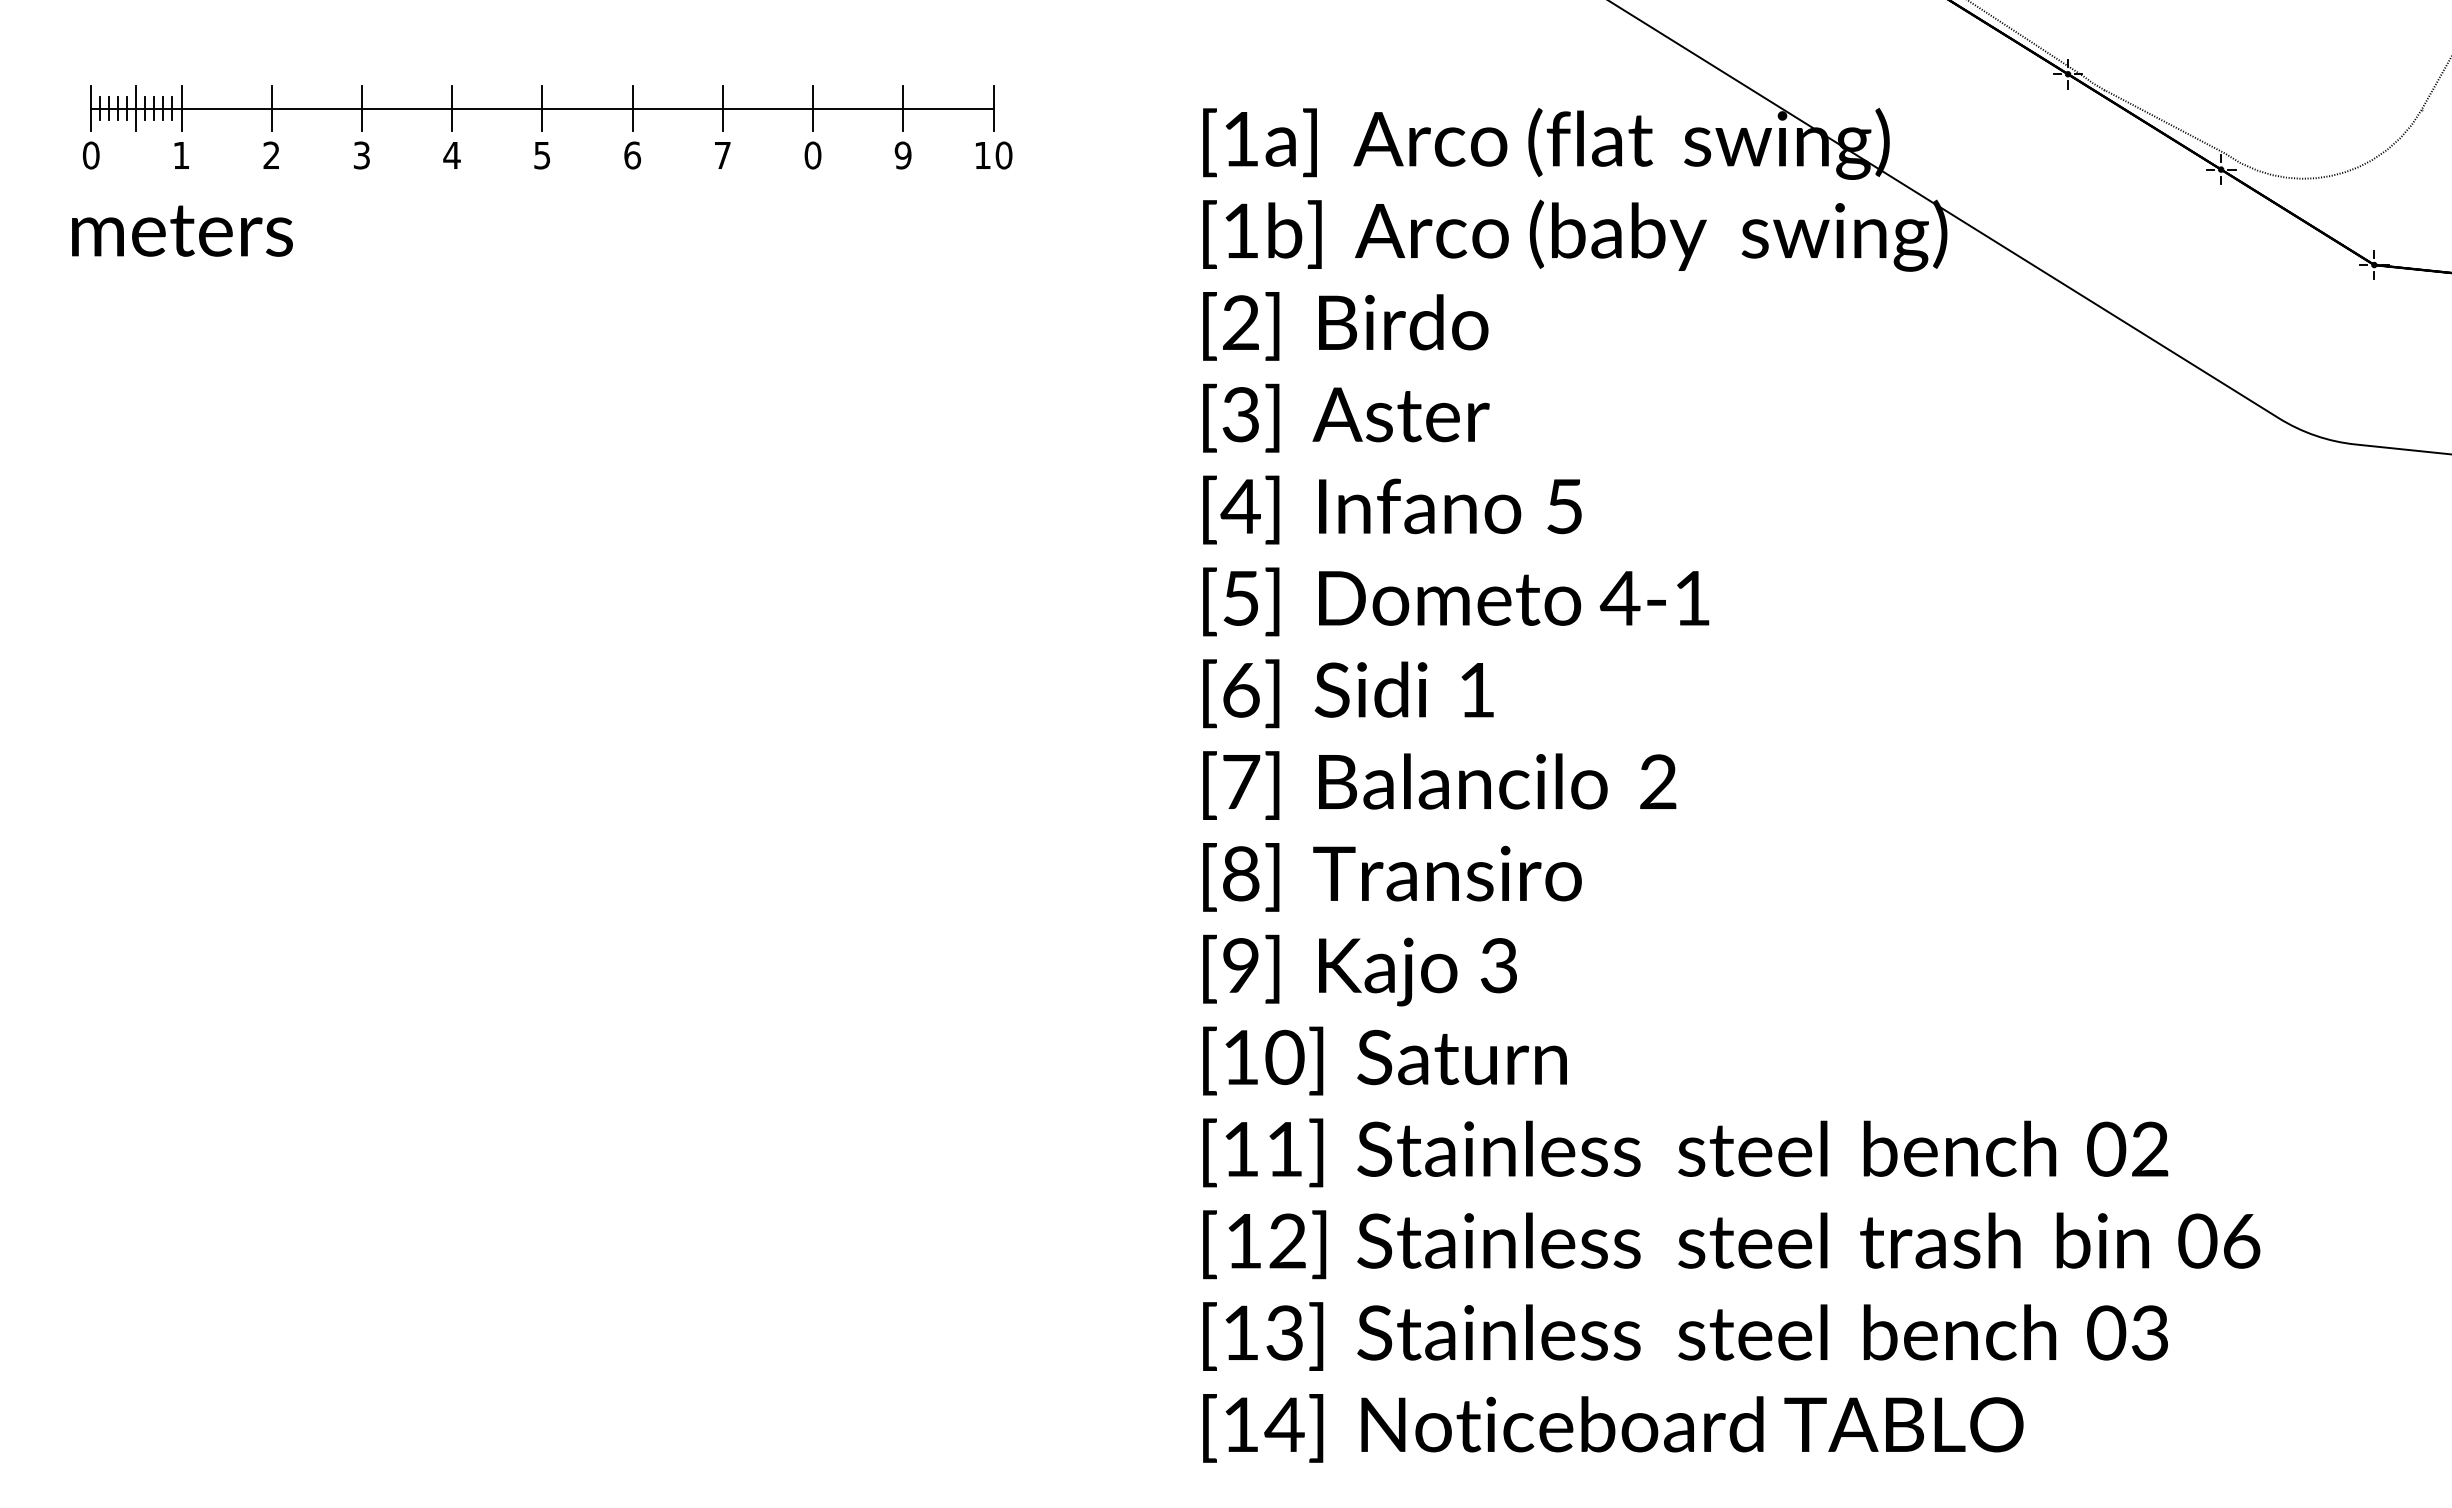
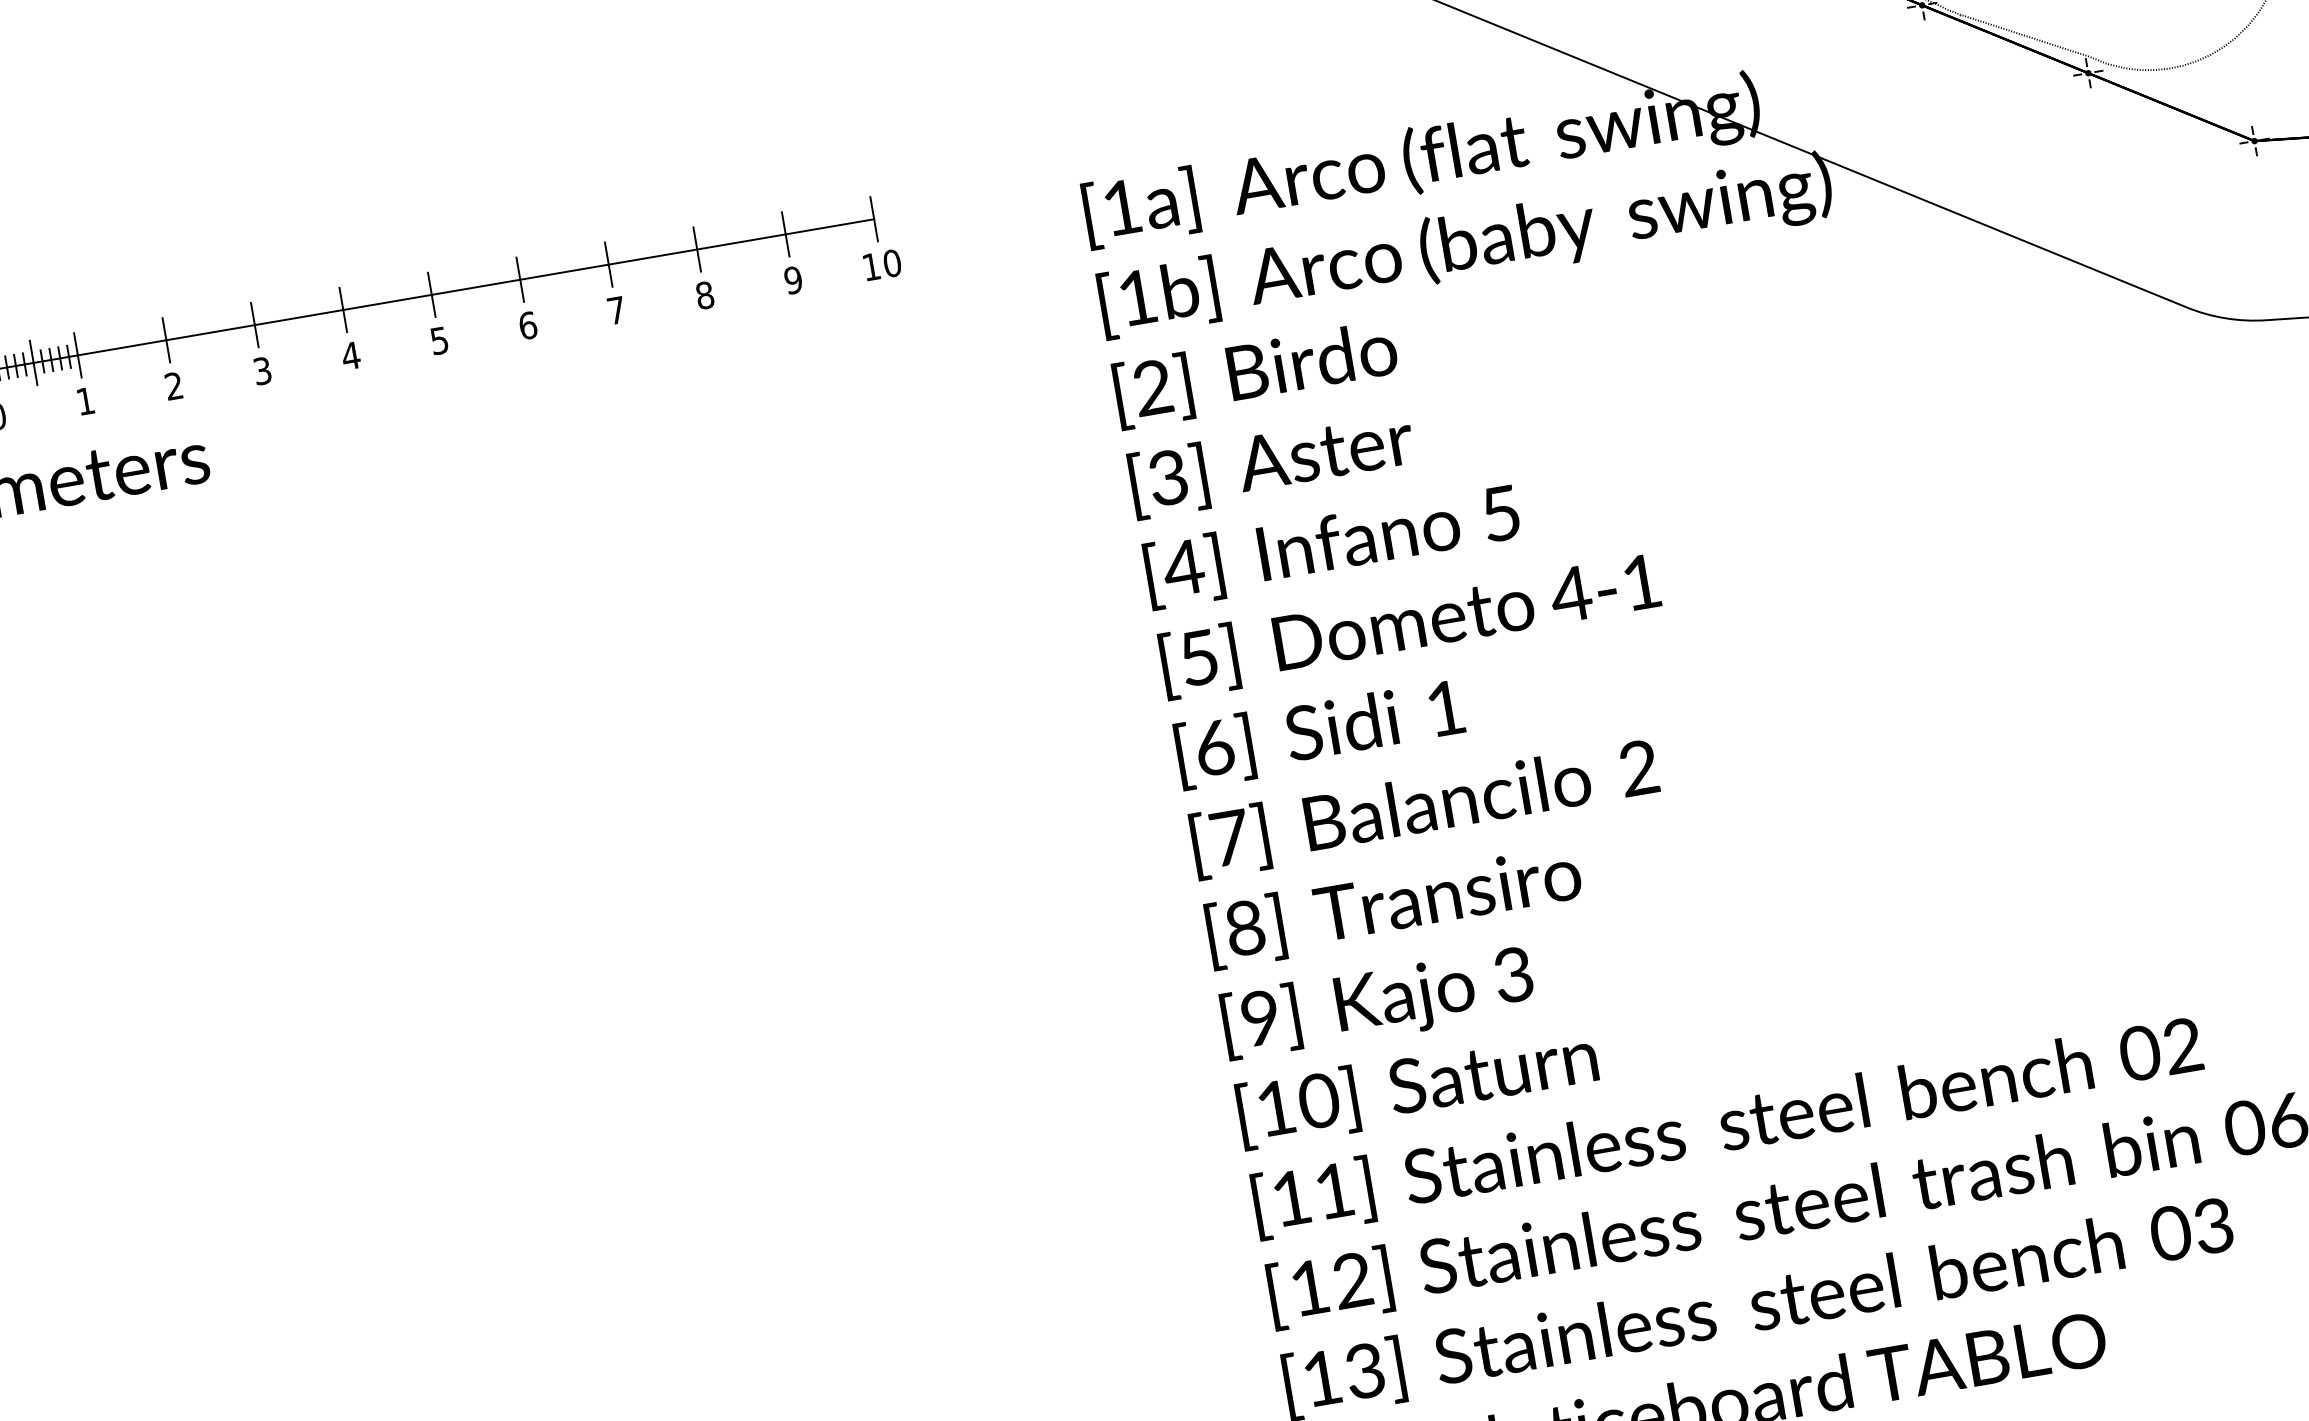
text: (812, 155) -> (704, 295), 0 -> 8

